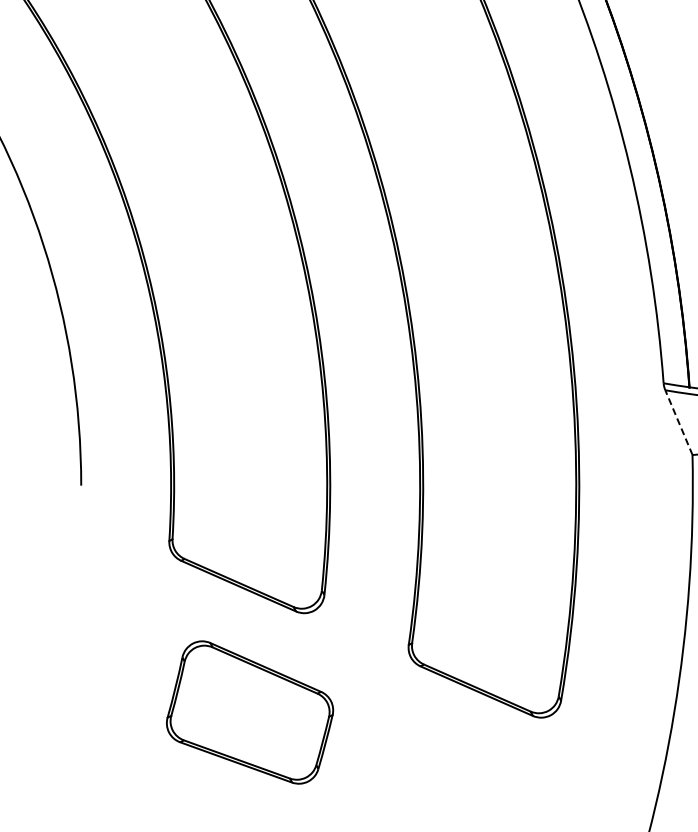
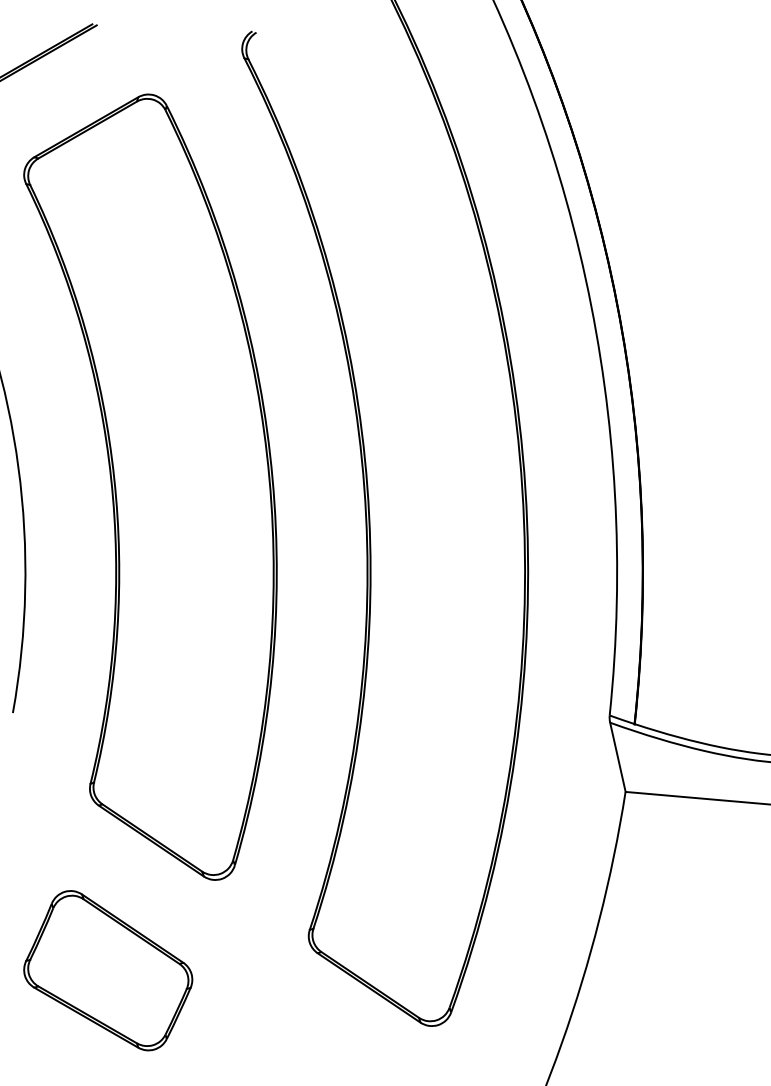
line: (678, 421) -> (617, 756), dashed -> solid
part: (249, 712) -> (108, 970), moved

